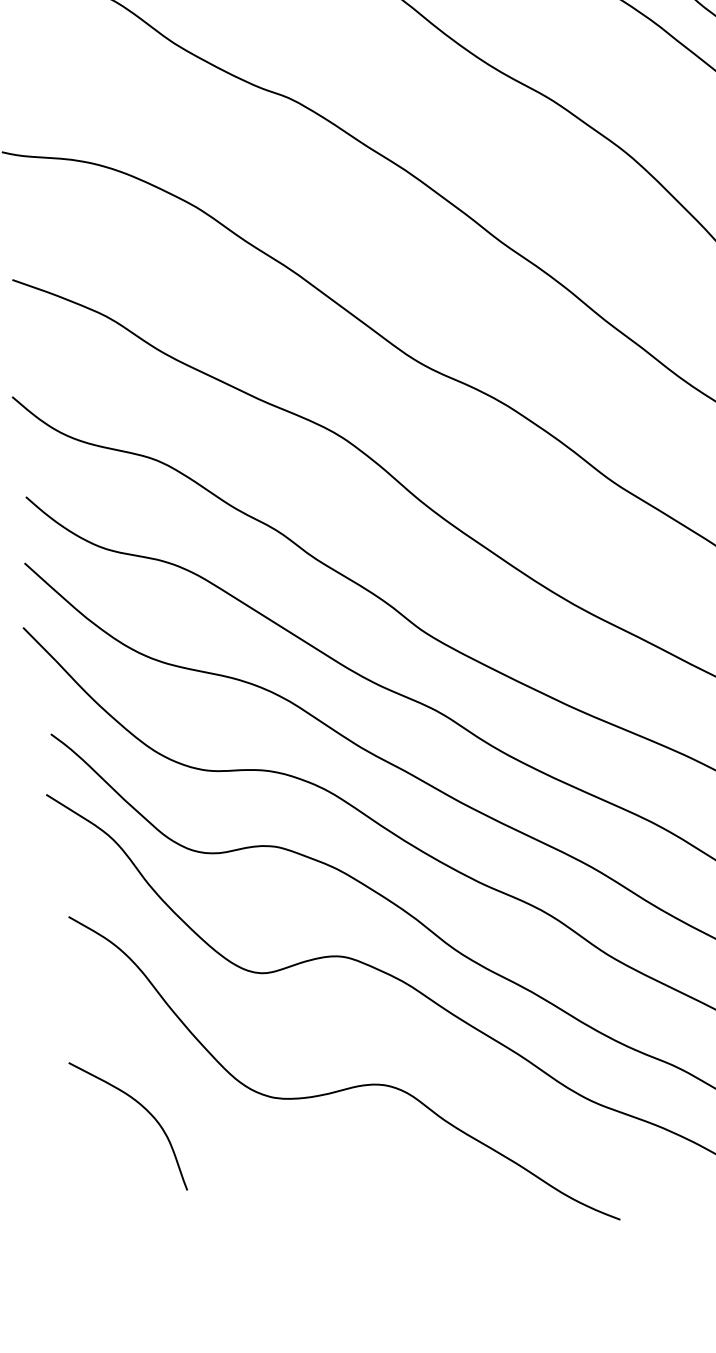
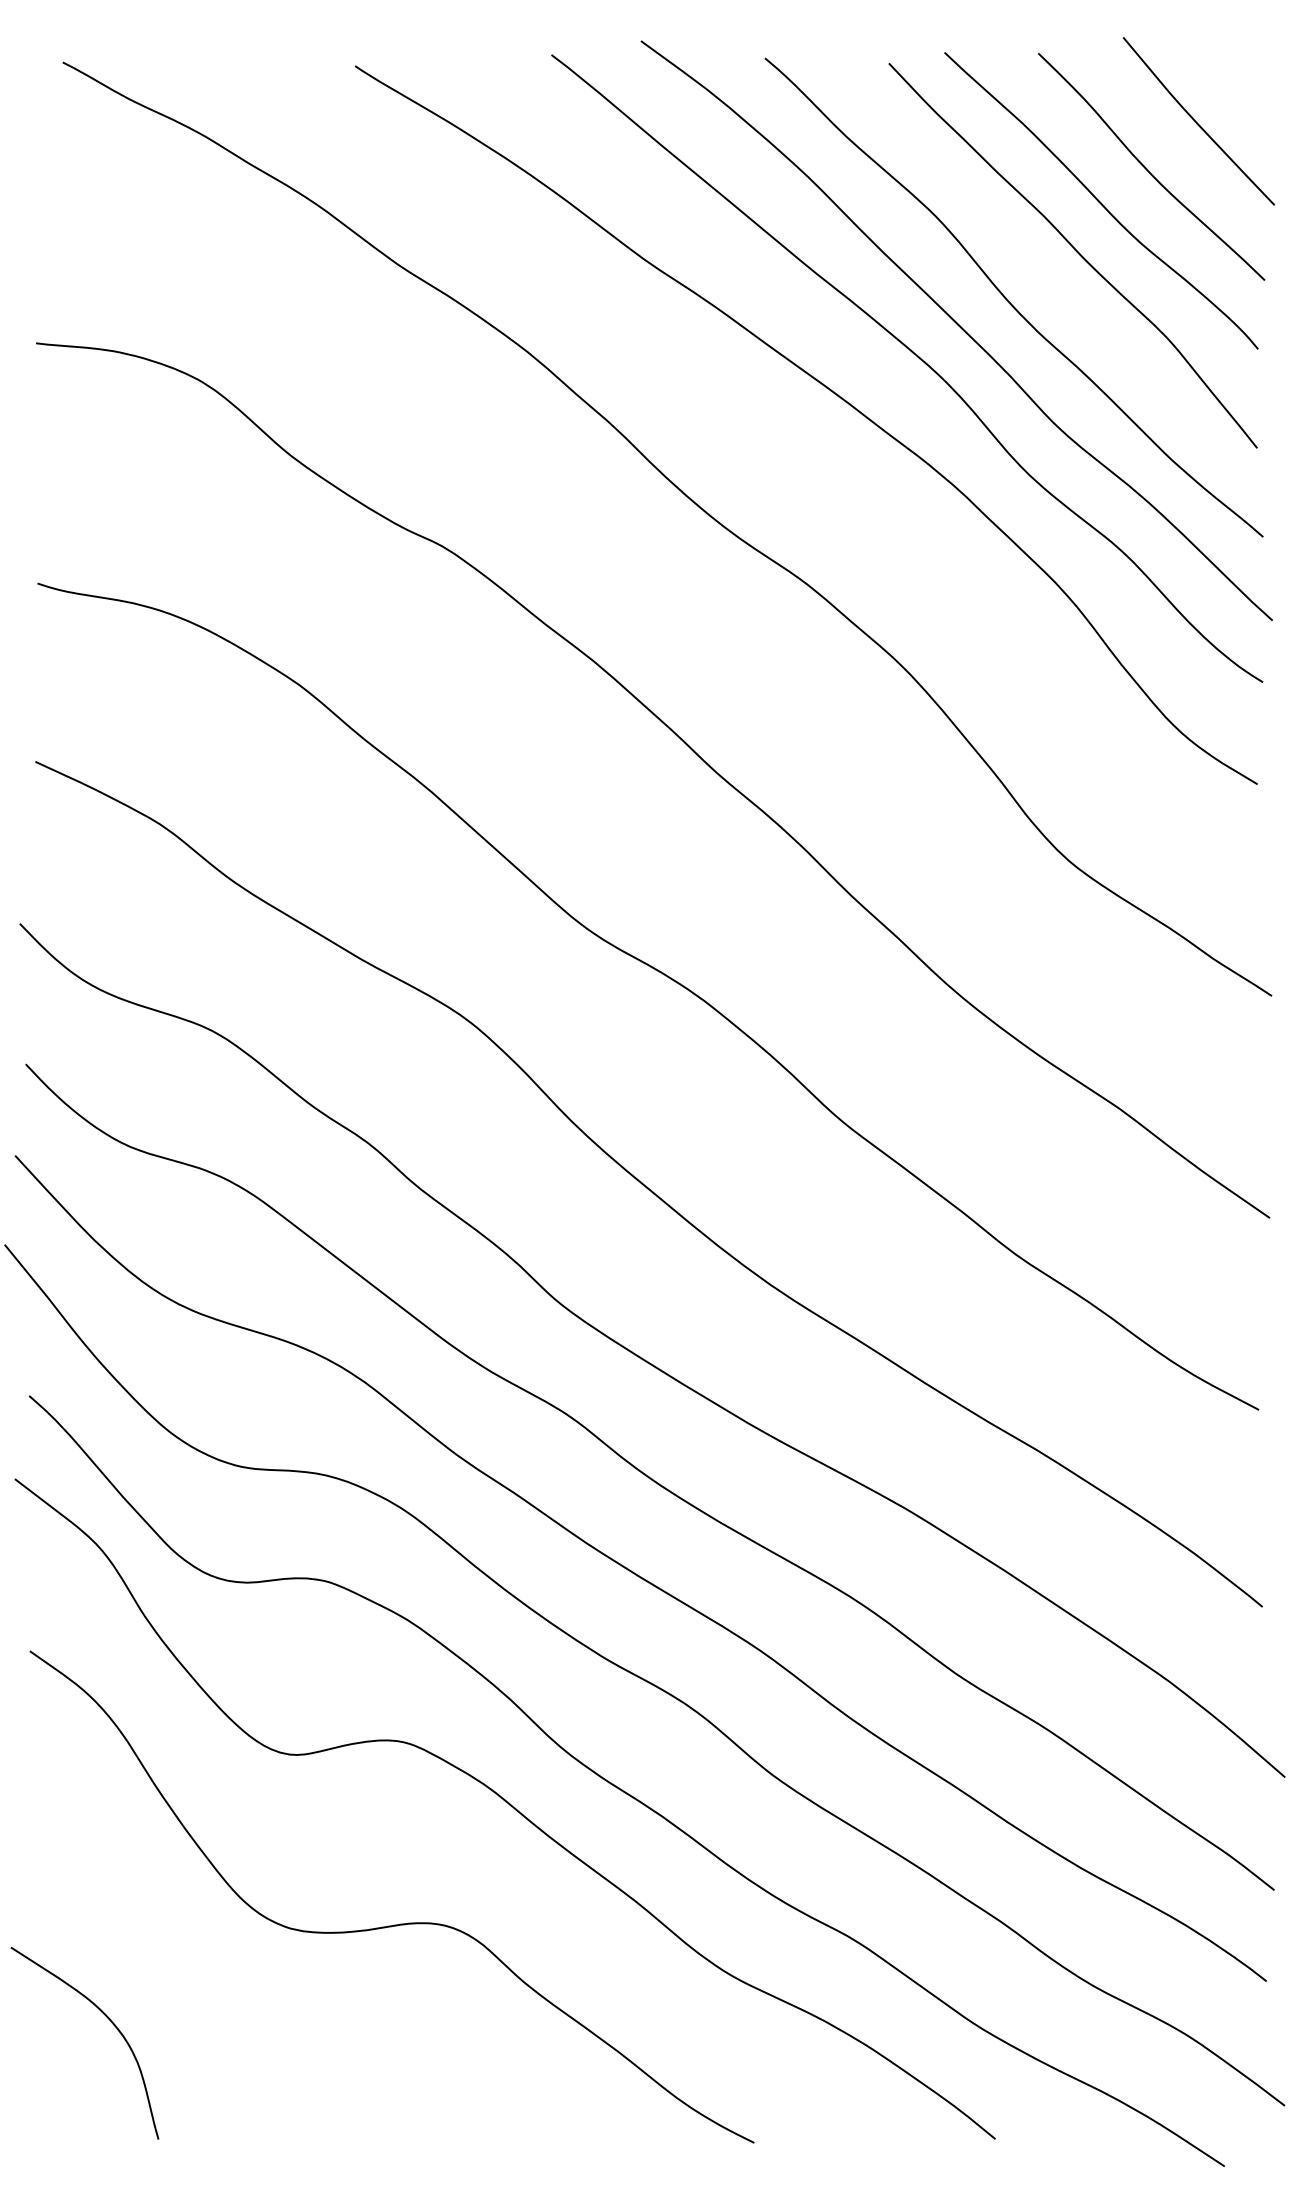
curve: (142, 1107) -> (107, 2018), moved

